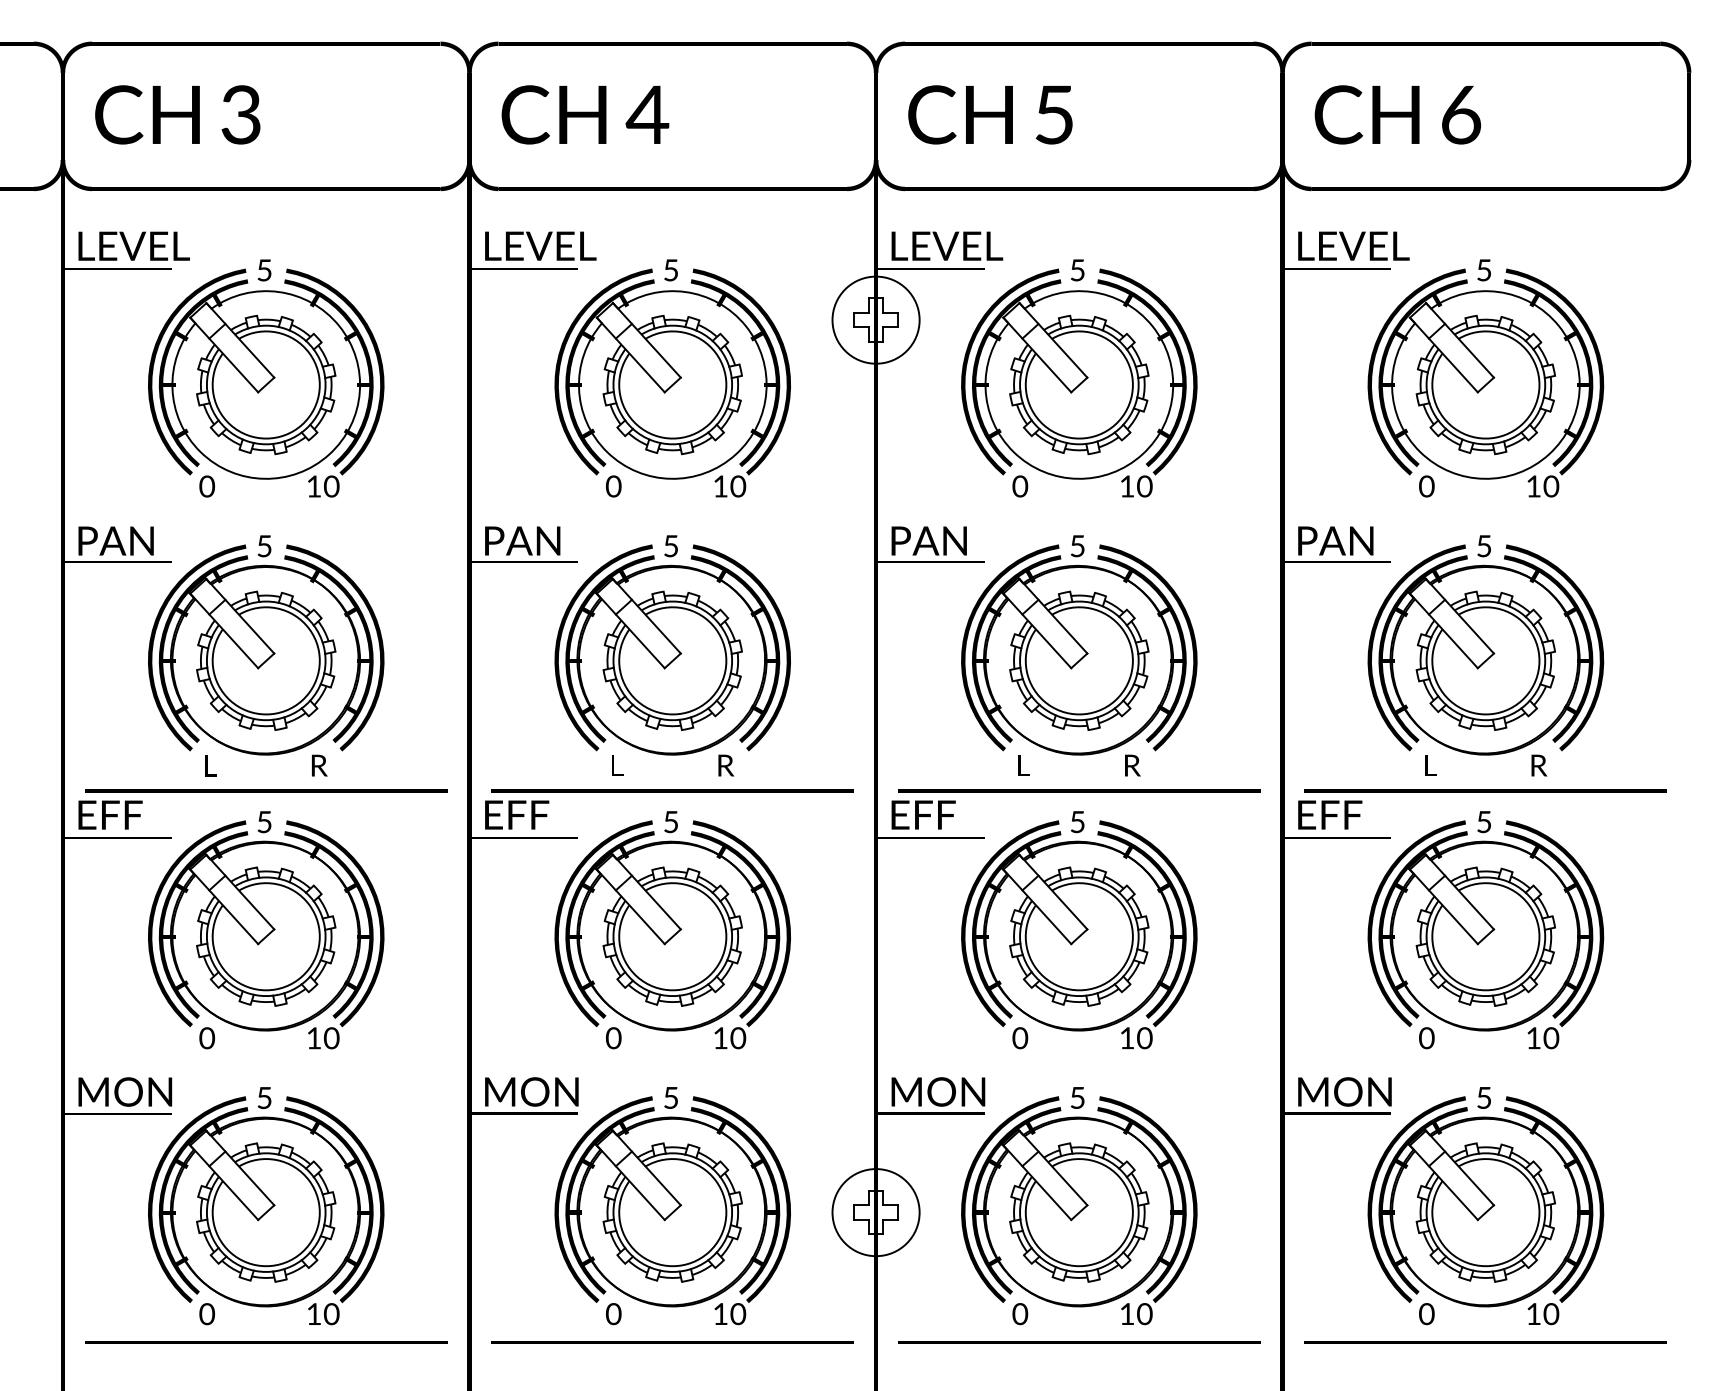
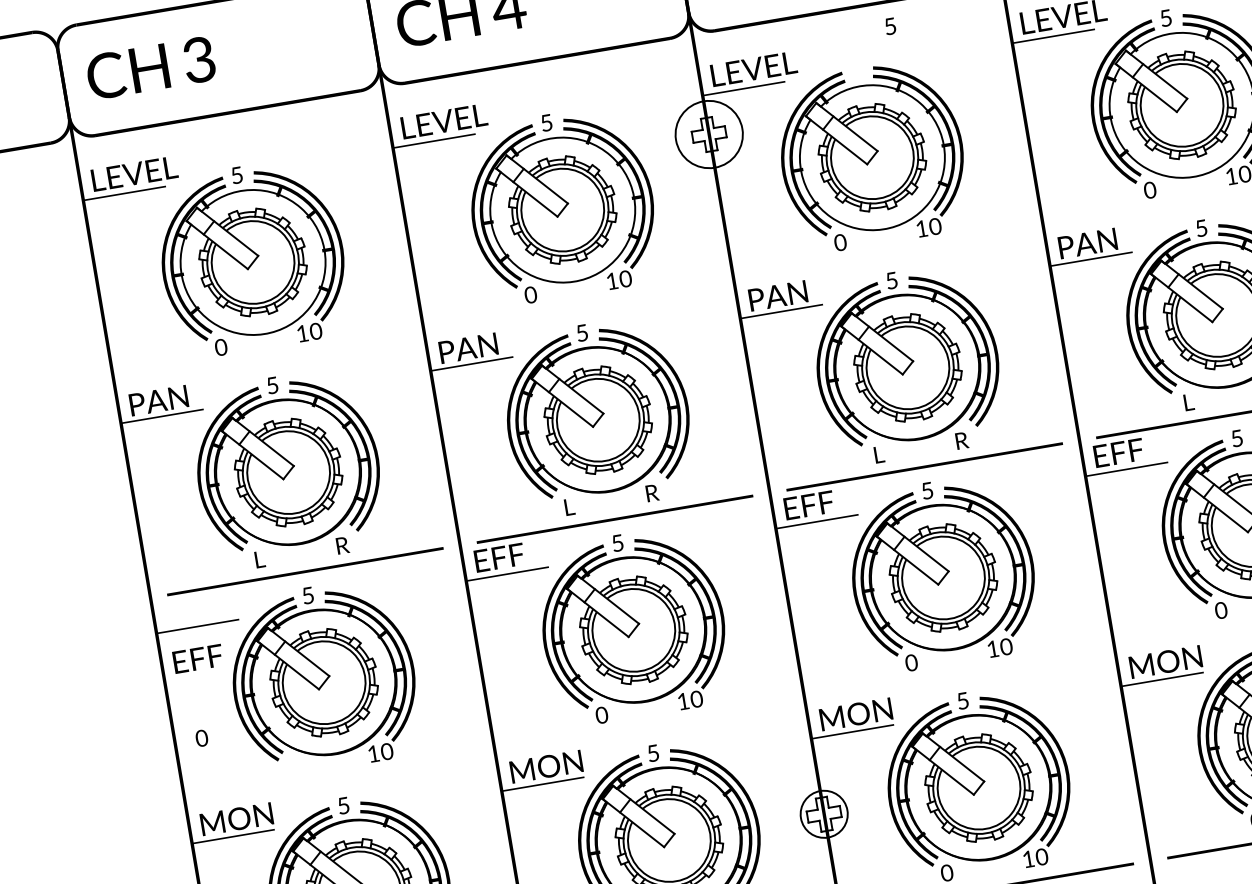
text: (1077, 270) -> (890, 26), moved
text: (110, 814) -> (198, 658), moved
text: (206, 1038) -> (201, 738), moved
circle: (875, 1212) -> (823, 814), size x0.7

